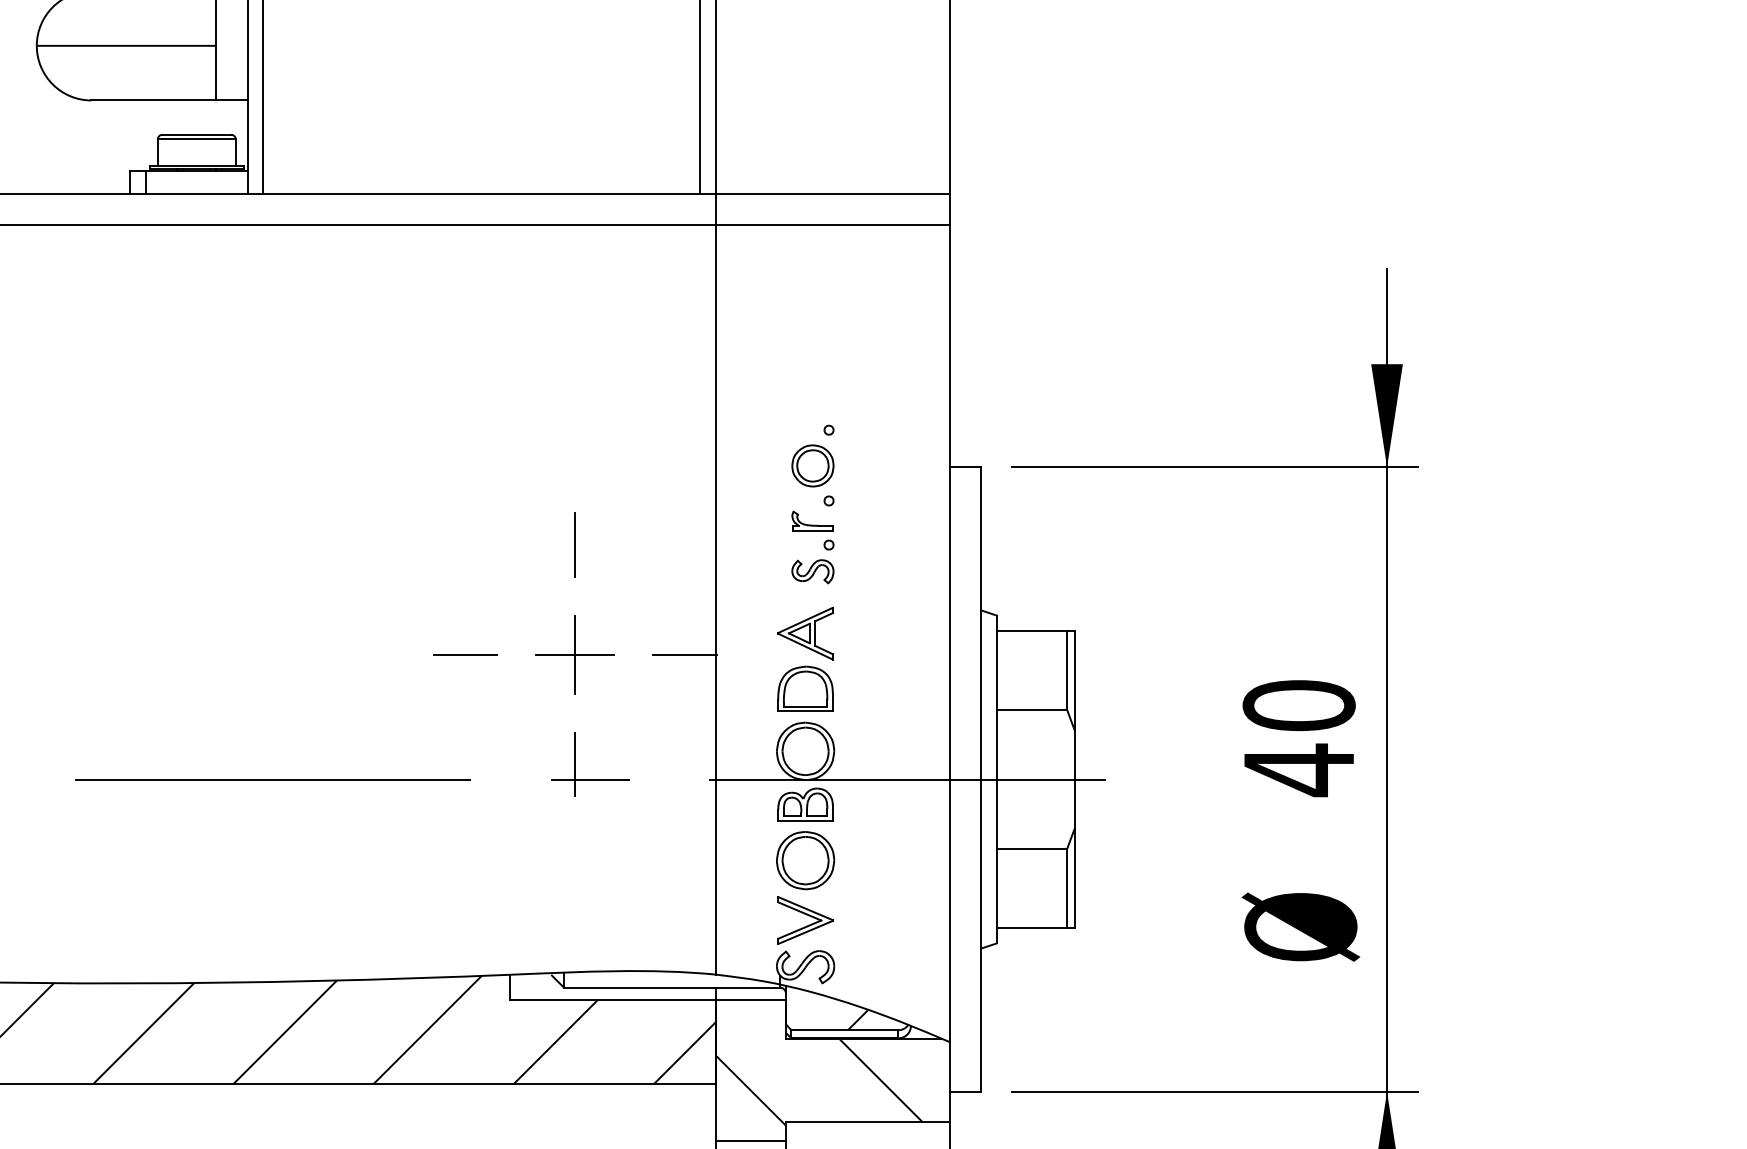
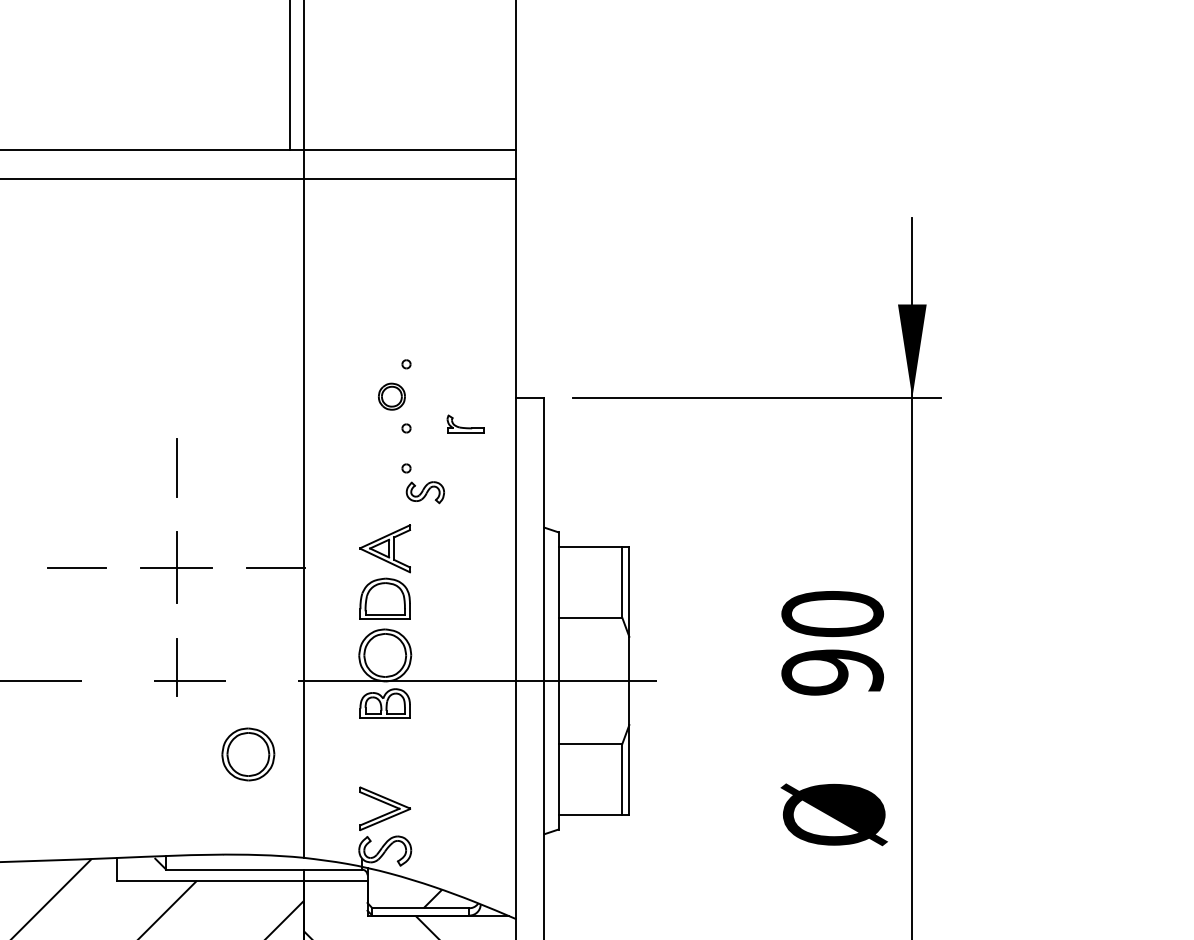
part: (812, 465) -> (391, 396), size x0.7
part: (812, 520) -> (465, 423), moved
part: (812, 571) -> (425, 492), moved
text: (1298, 770) -> (832, 672), 40 -> 90
part: (805, 860) -> (248, 754), moved

